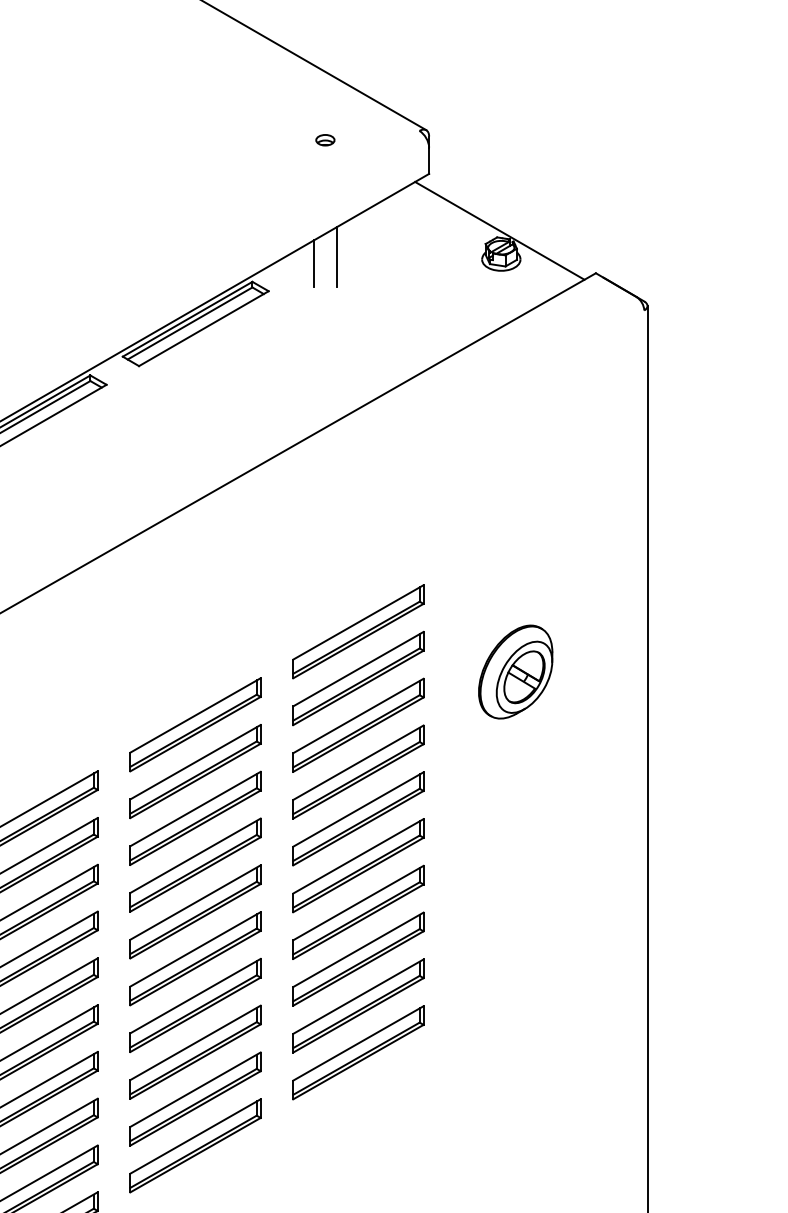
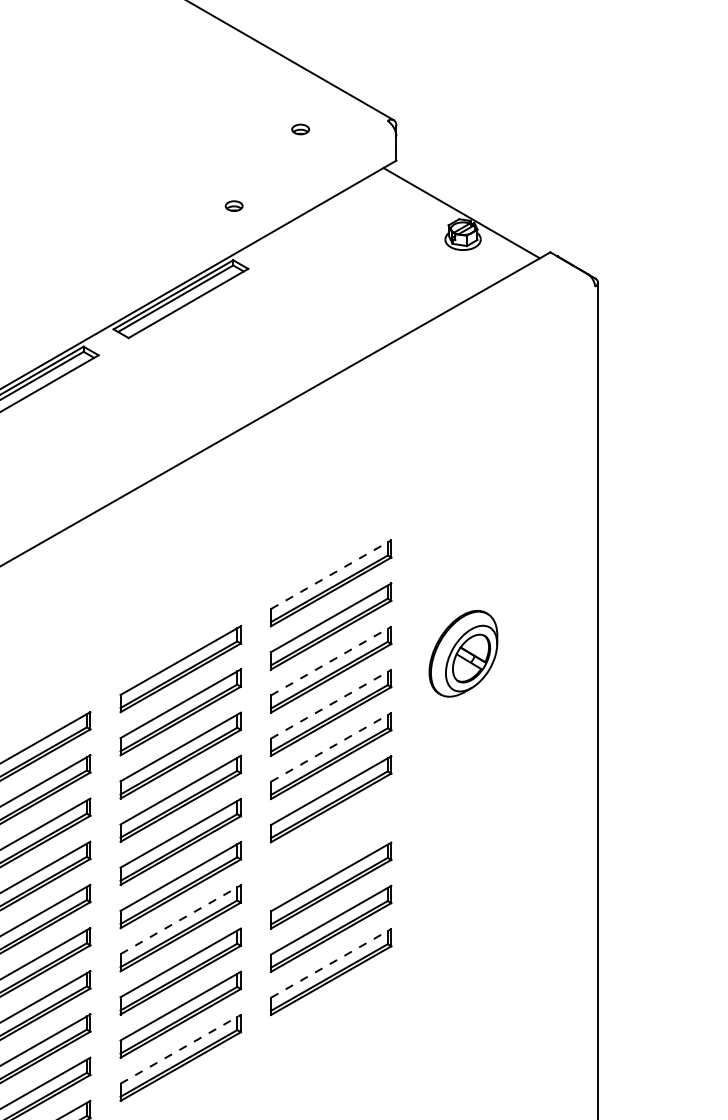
part: (253, 223) -> (234, 206), added
line: (336, 256) -> (310, 236), removed
line: (313, 263) -> (289, 243), removed
line: (358, 622) -> (331, 574), solid -> dashed
part: (515, 671) -> (463, 653), moved
line: (358, 715) -> (331, 660), solid -> dashed
line: (358, 762) -> (331, 704), solid -> dashed
line: (358, 809) -> (331, 747), solid -> dashed
part: (358, 911) -> (331, 841), removed
line: (195, 995) -> (180, 919), solid -> dashed
line: (358, 1043) -> (331, 963), solid -> dashed
line: (195, 1136) -> (180, 1049), solid -> dashed

